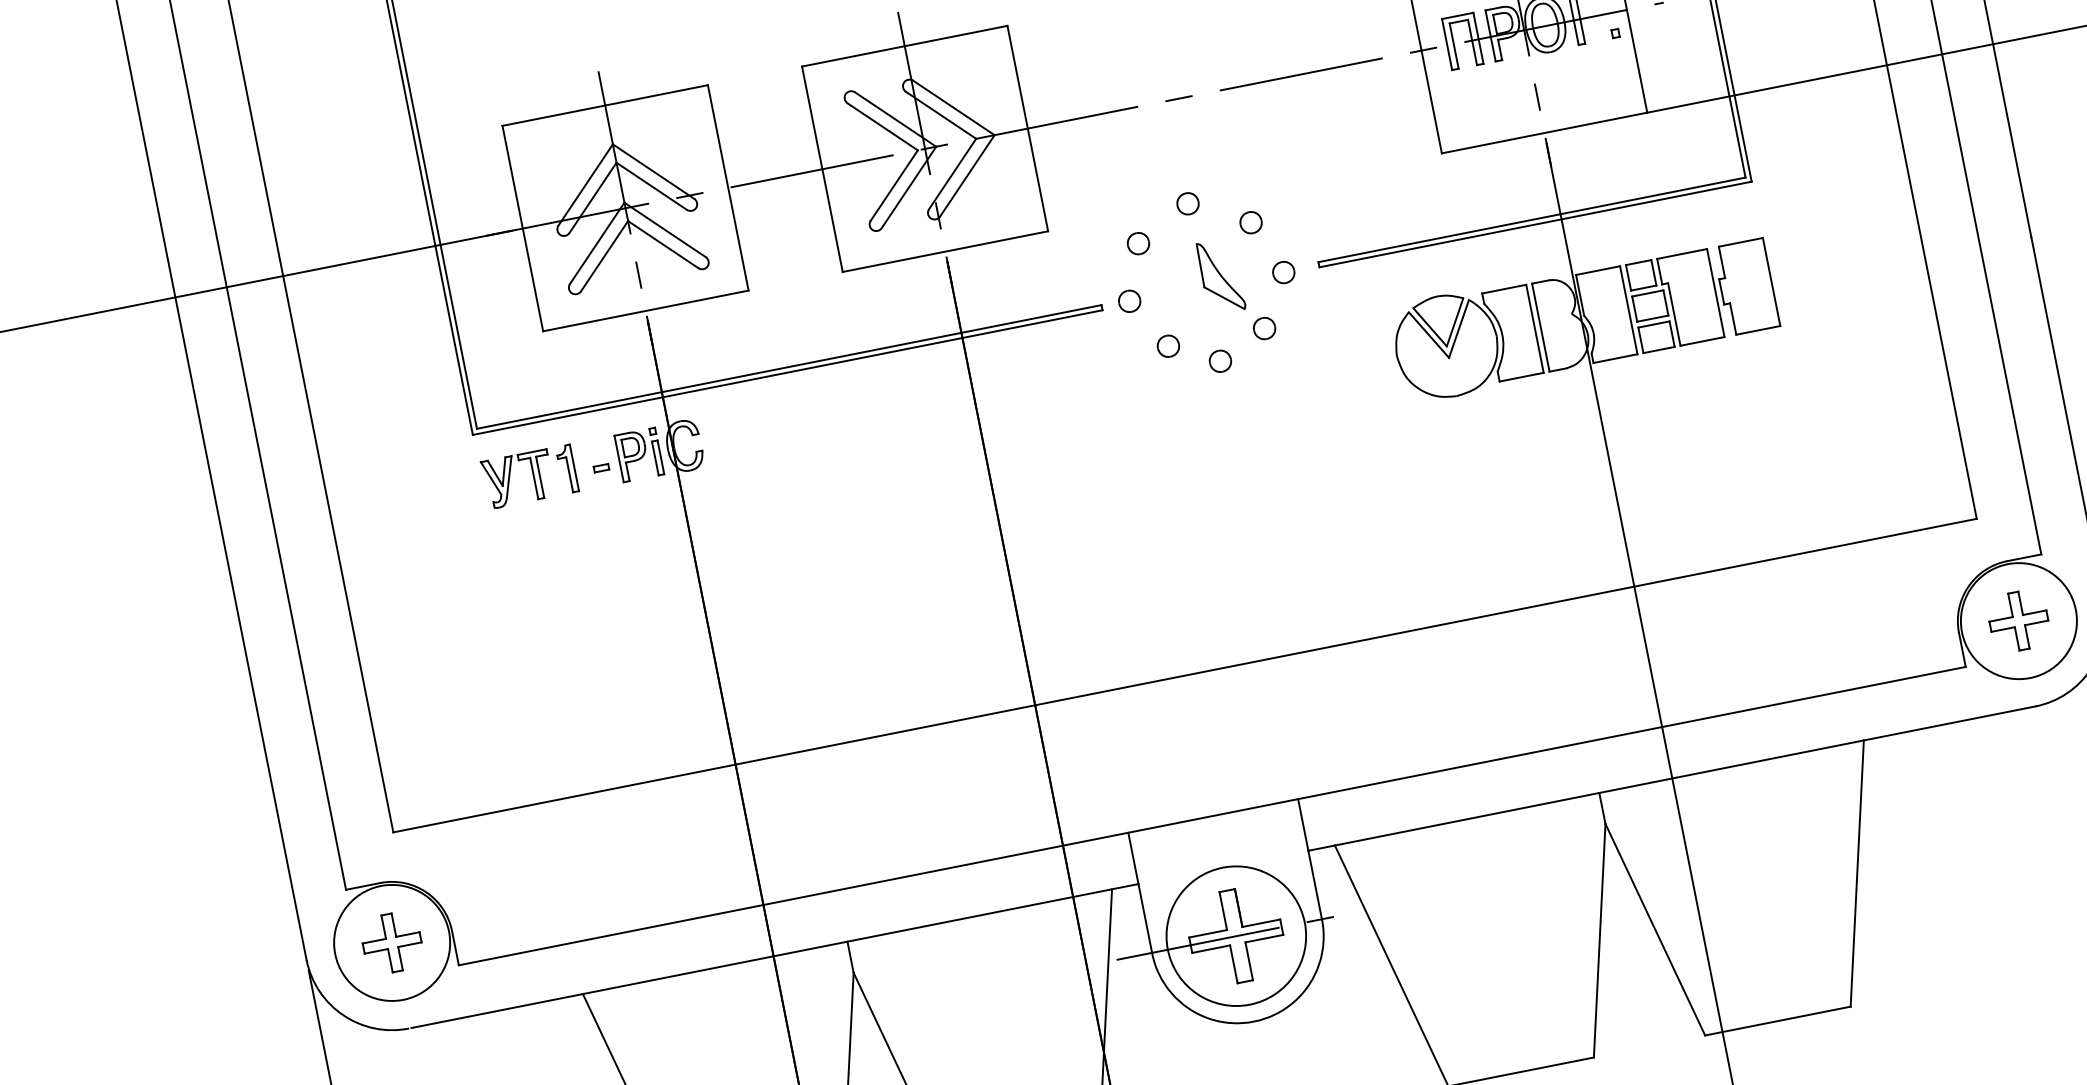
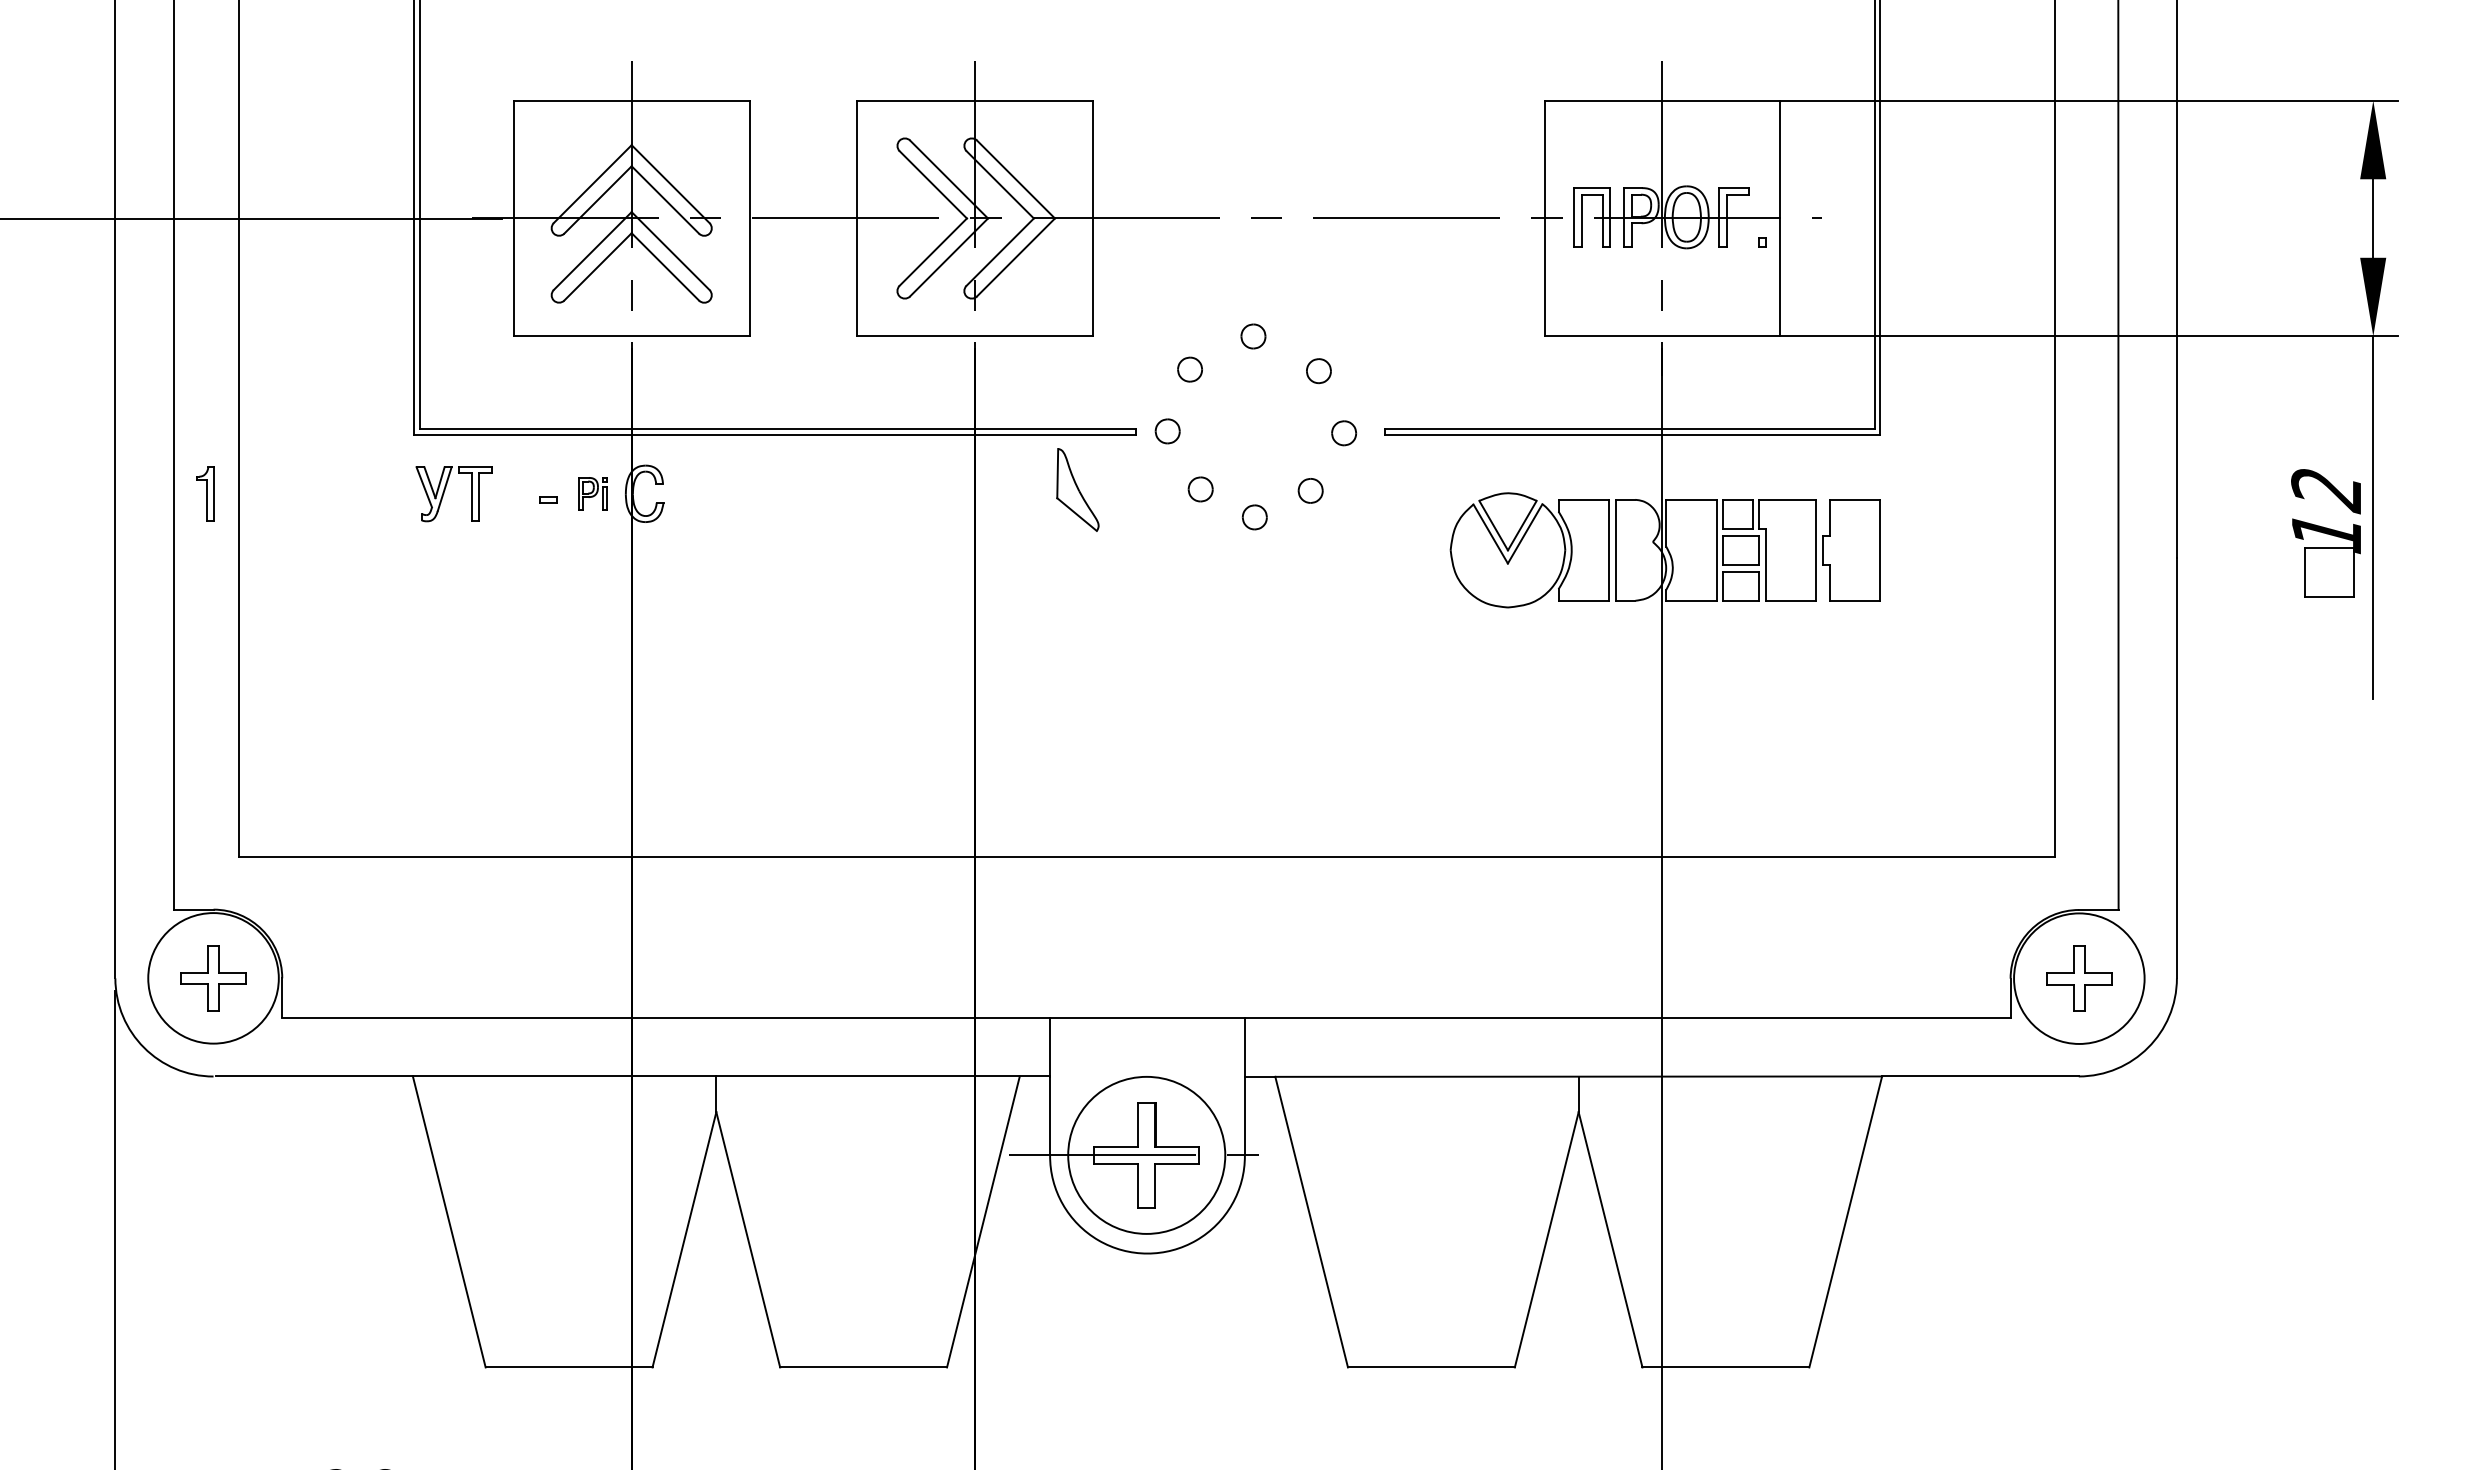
part: (1220, 276) -> (1077, 489), moved
part: (638, 454) -> (592, 493), size x0.6
part: (567, 468) -> (205, 493), moved

